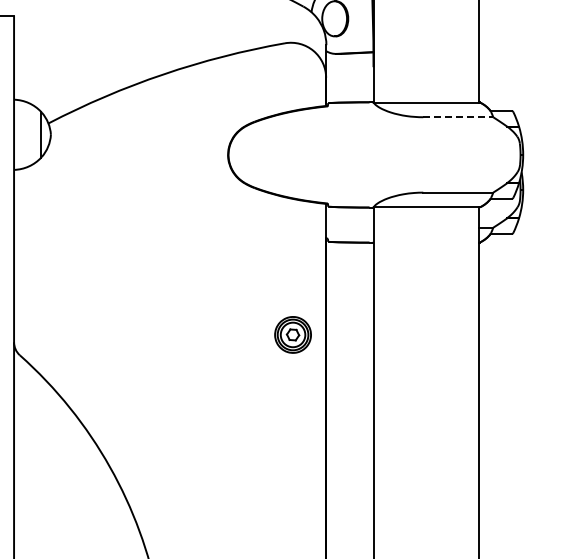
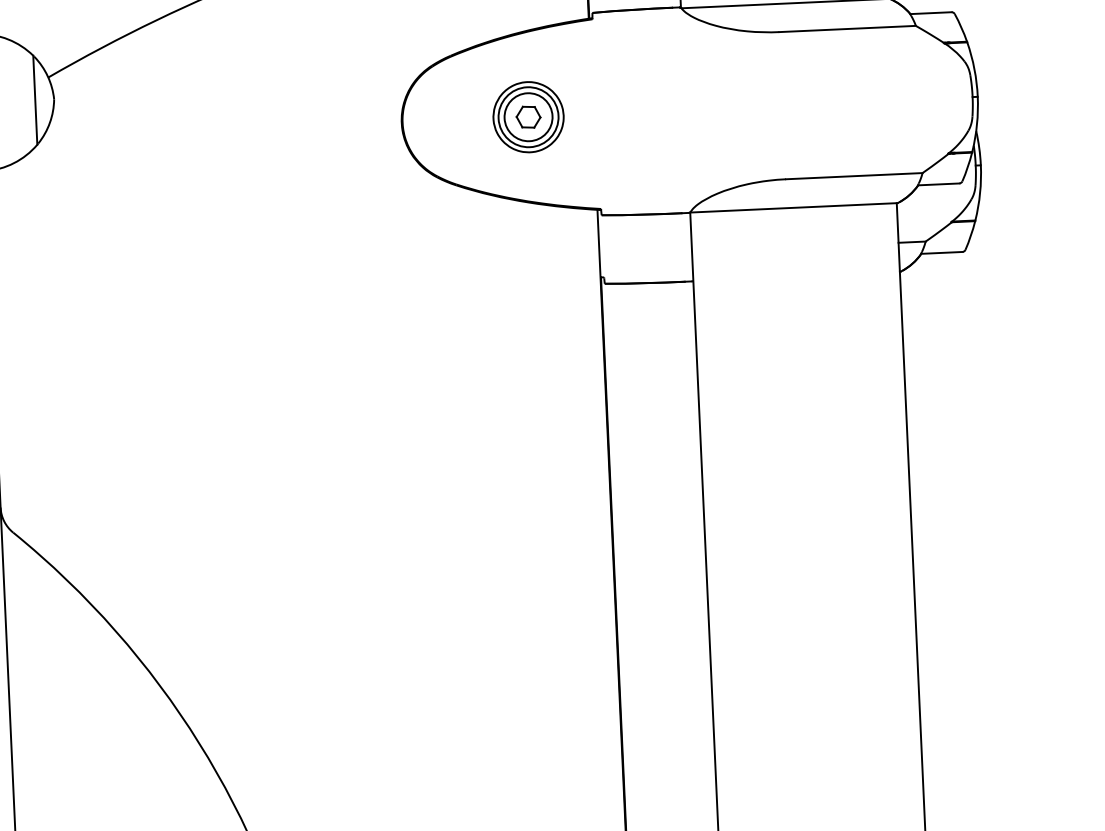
line: (458, 117) -> (848, 29), dashed -> solid
part: (292, 334) -> (527, 116), moved

